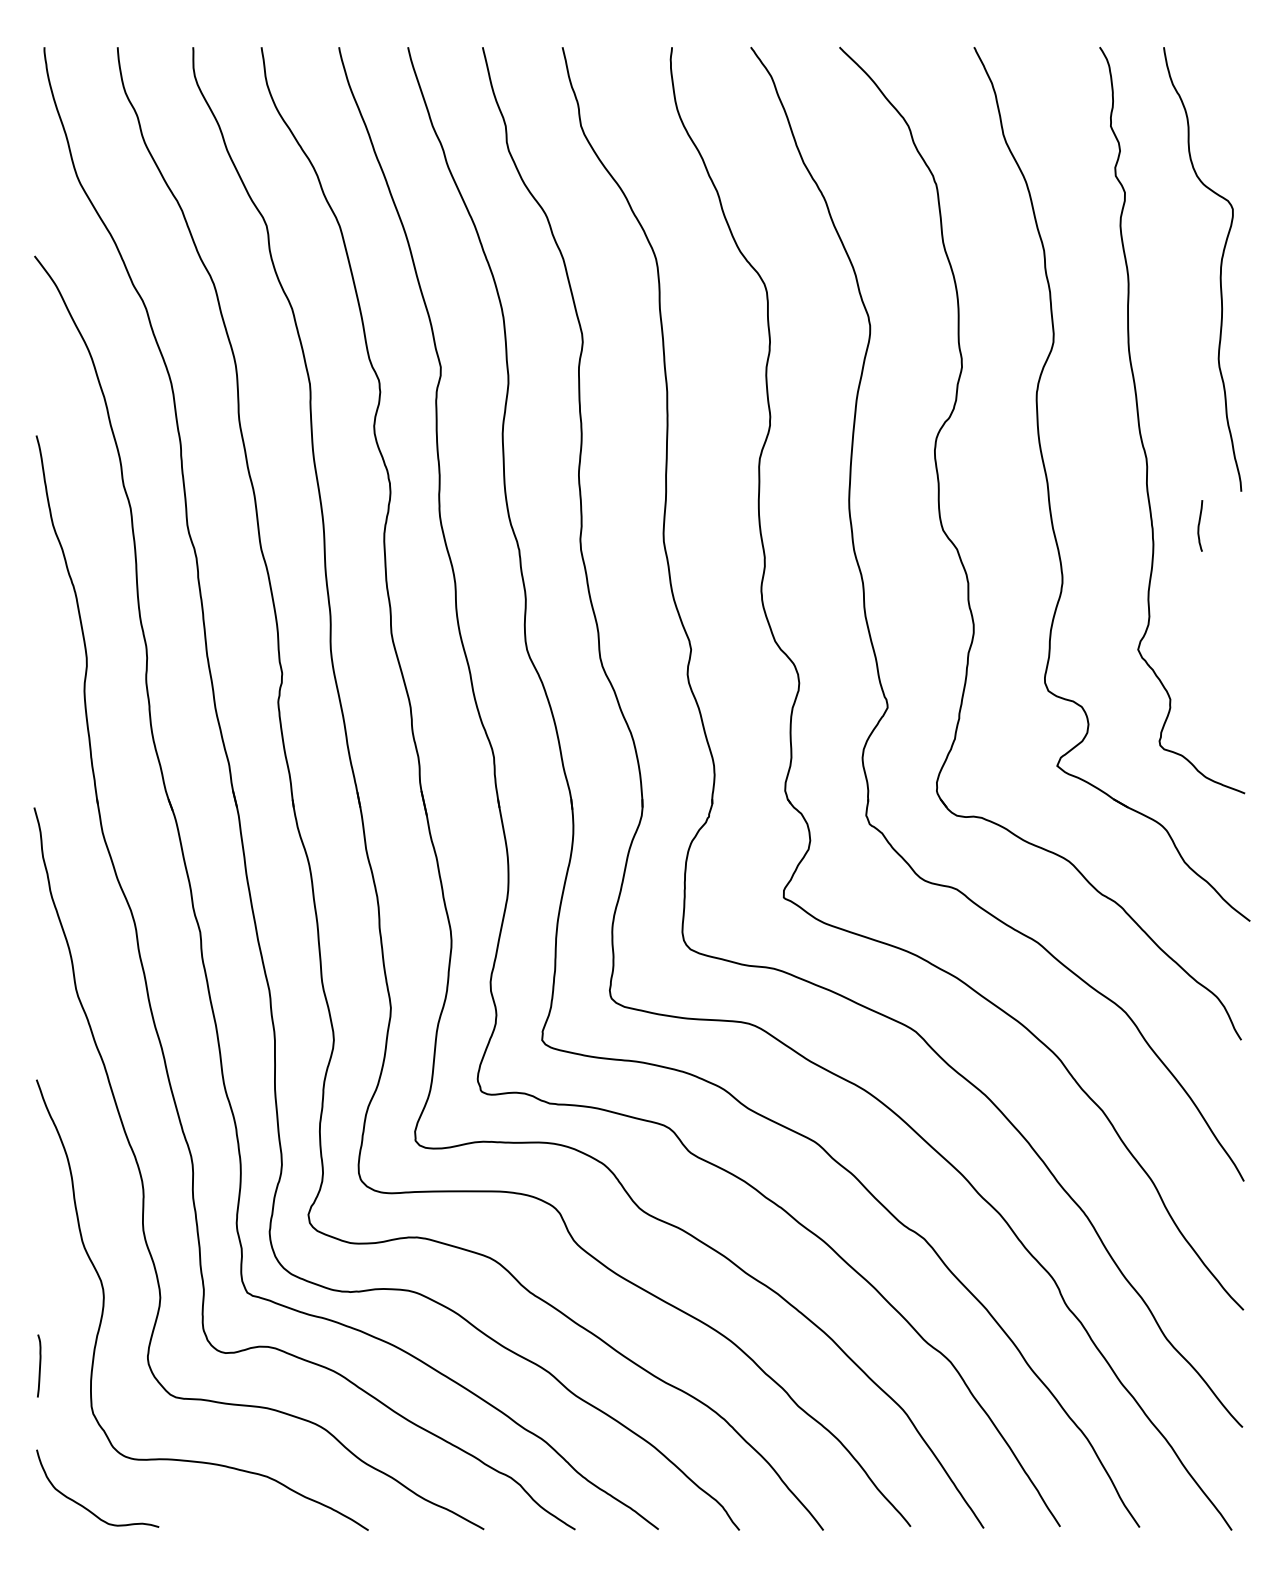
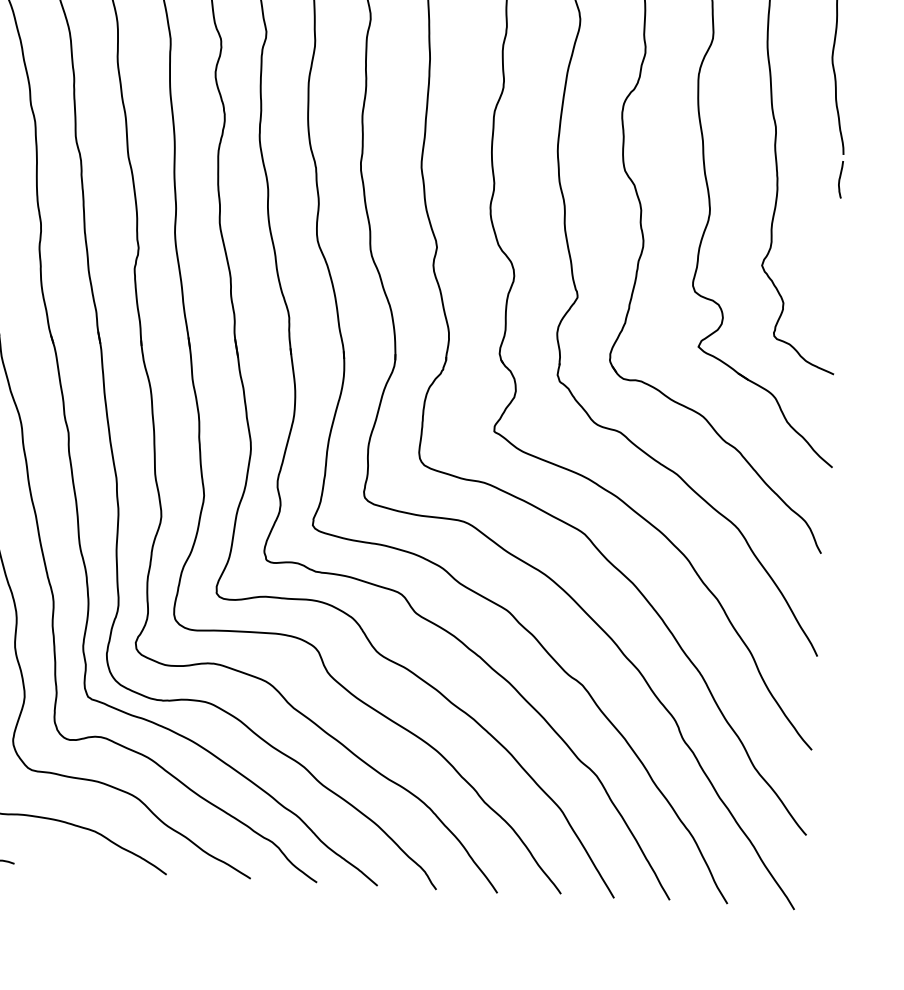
curve: (1199, 525) -> (840, 179), moved

